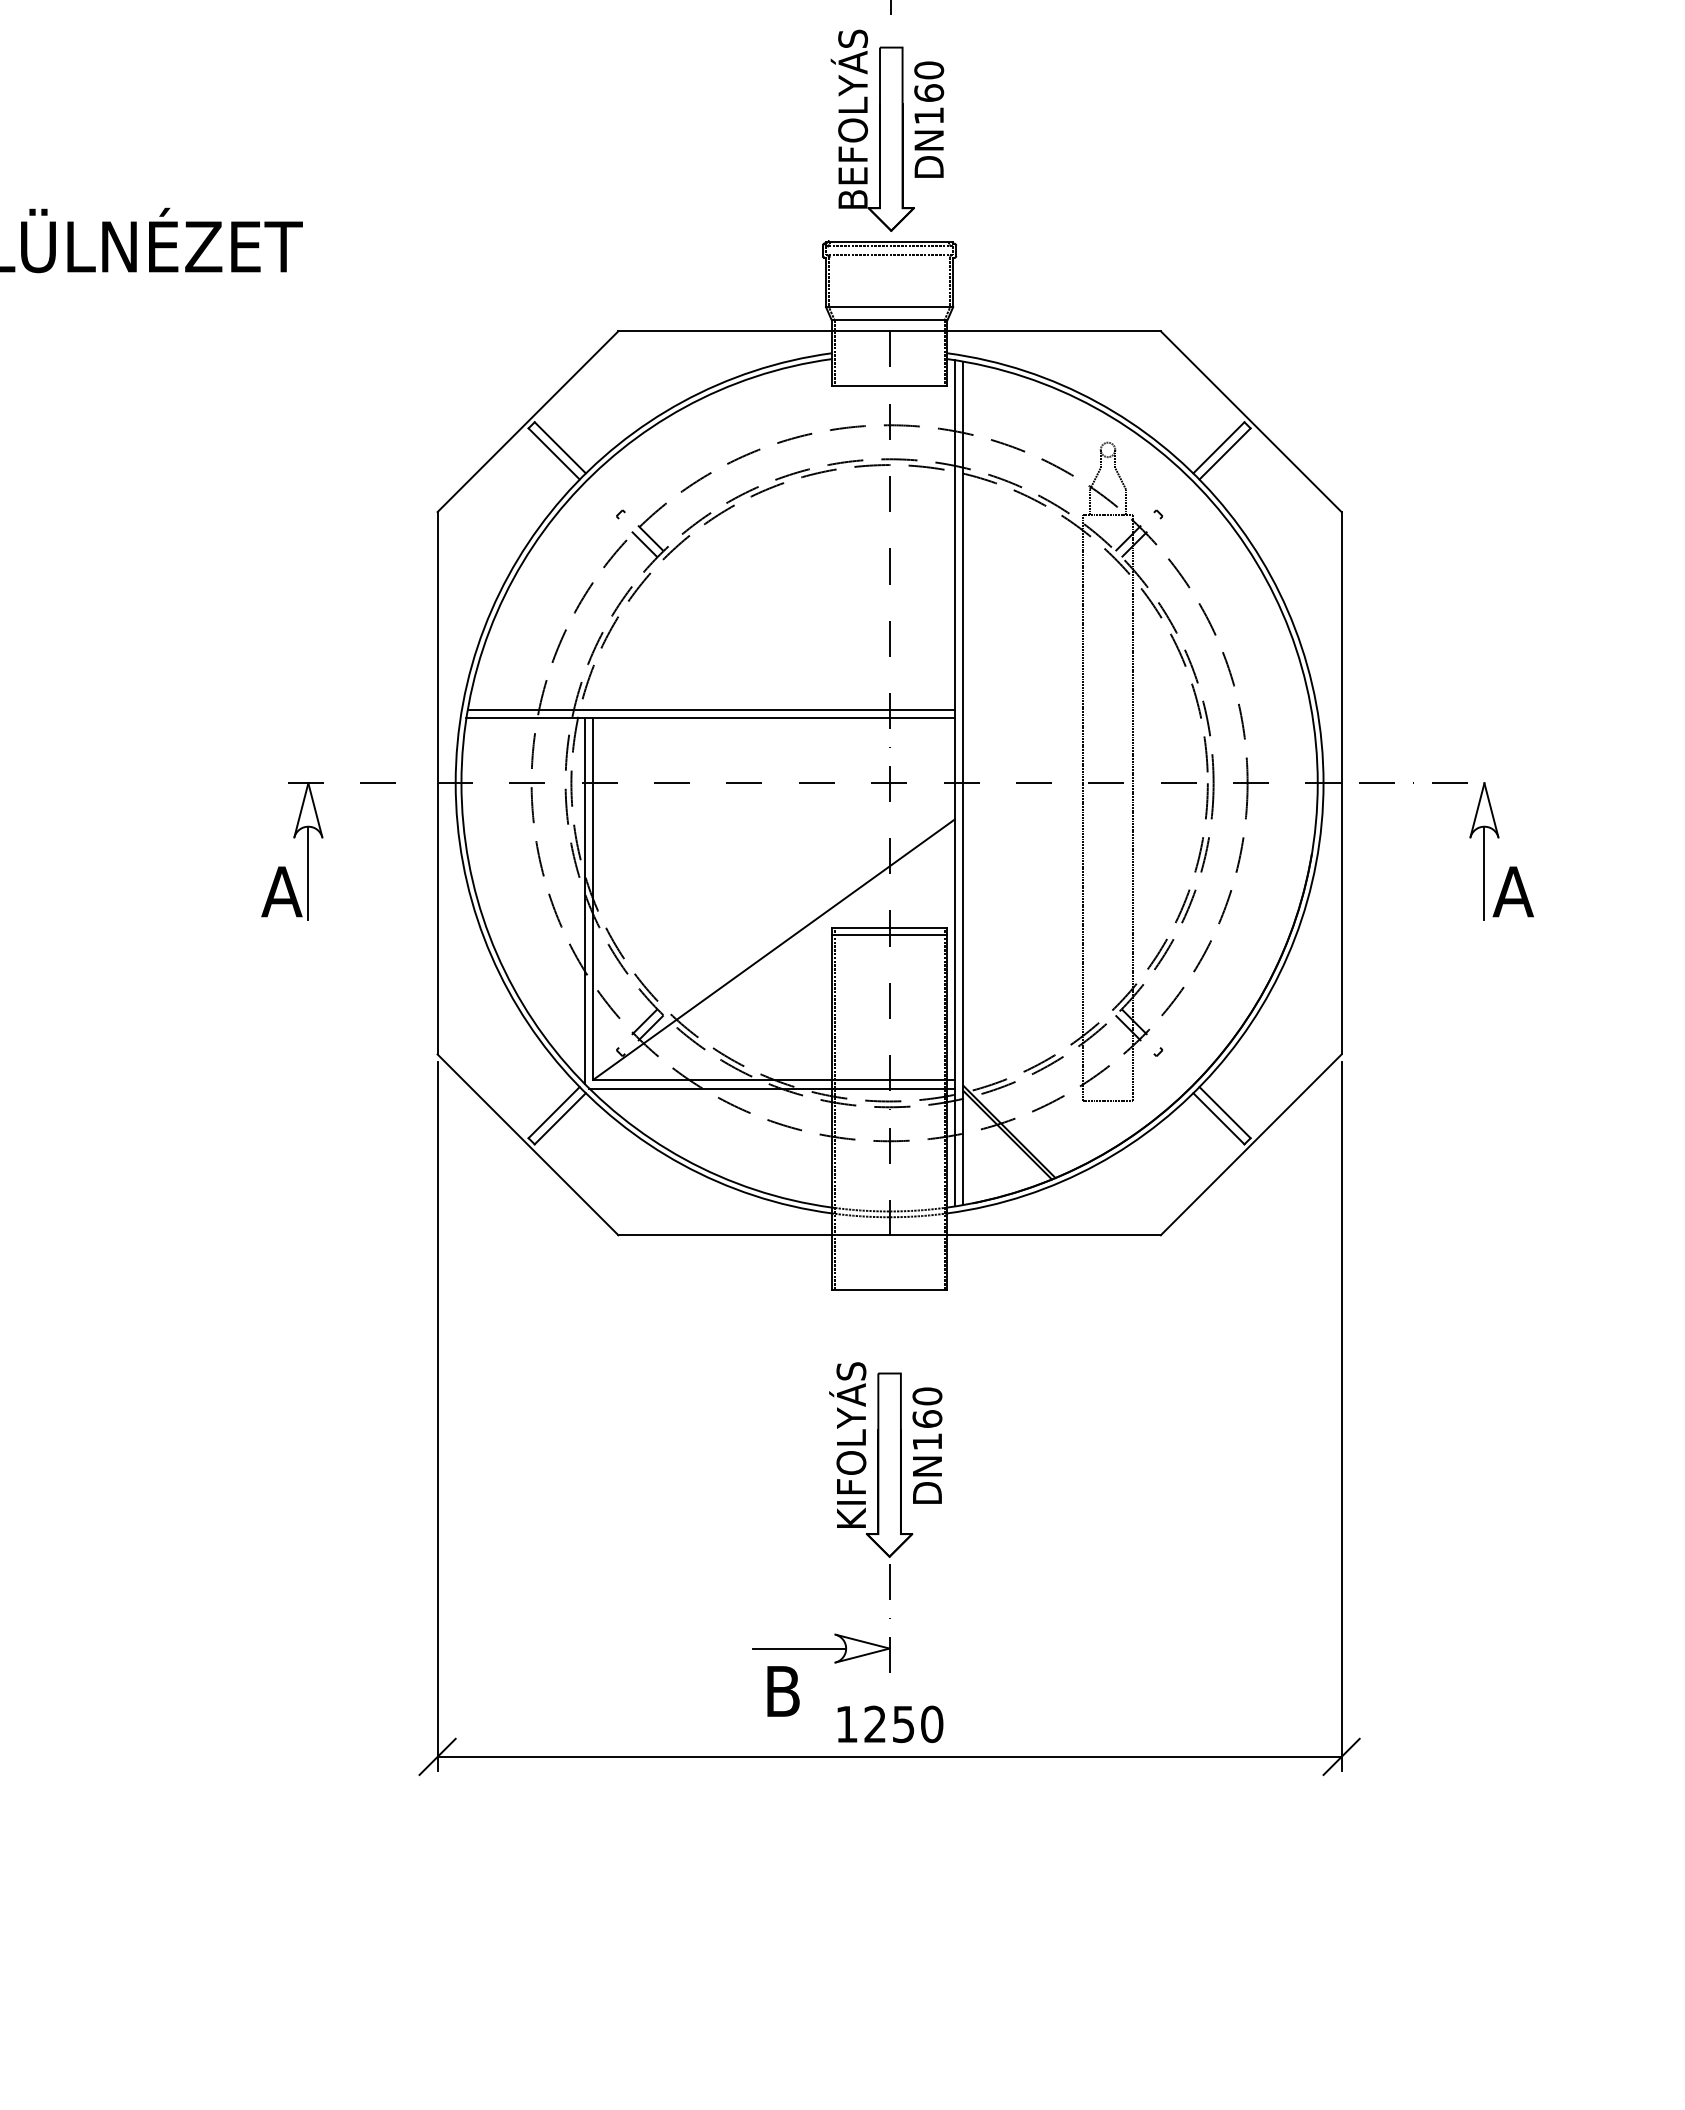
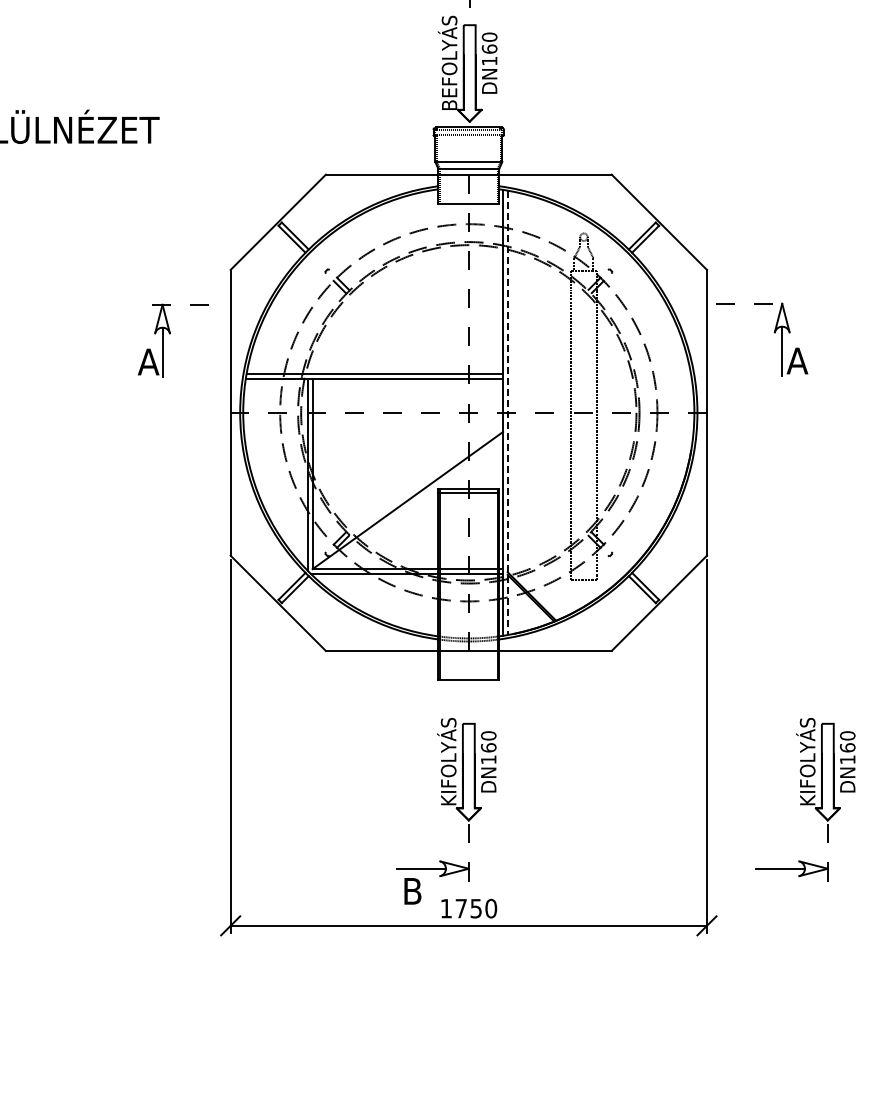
line: (963, 784) -> (507, 413), solid -> dashed
part: (1467, 837) -> (773, 332), moved
part: (323, 839) -> (170, 334), moved
part: (1528, 1517) -> (805, 799), added
text: (873, 1724) -> (460, 908), 1250 -> 1750

